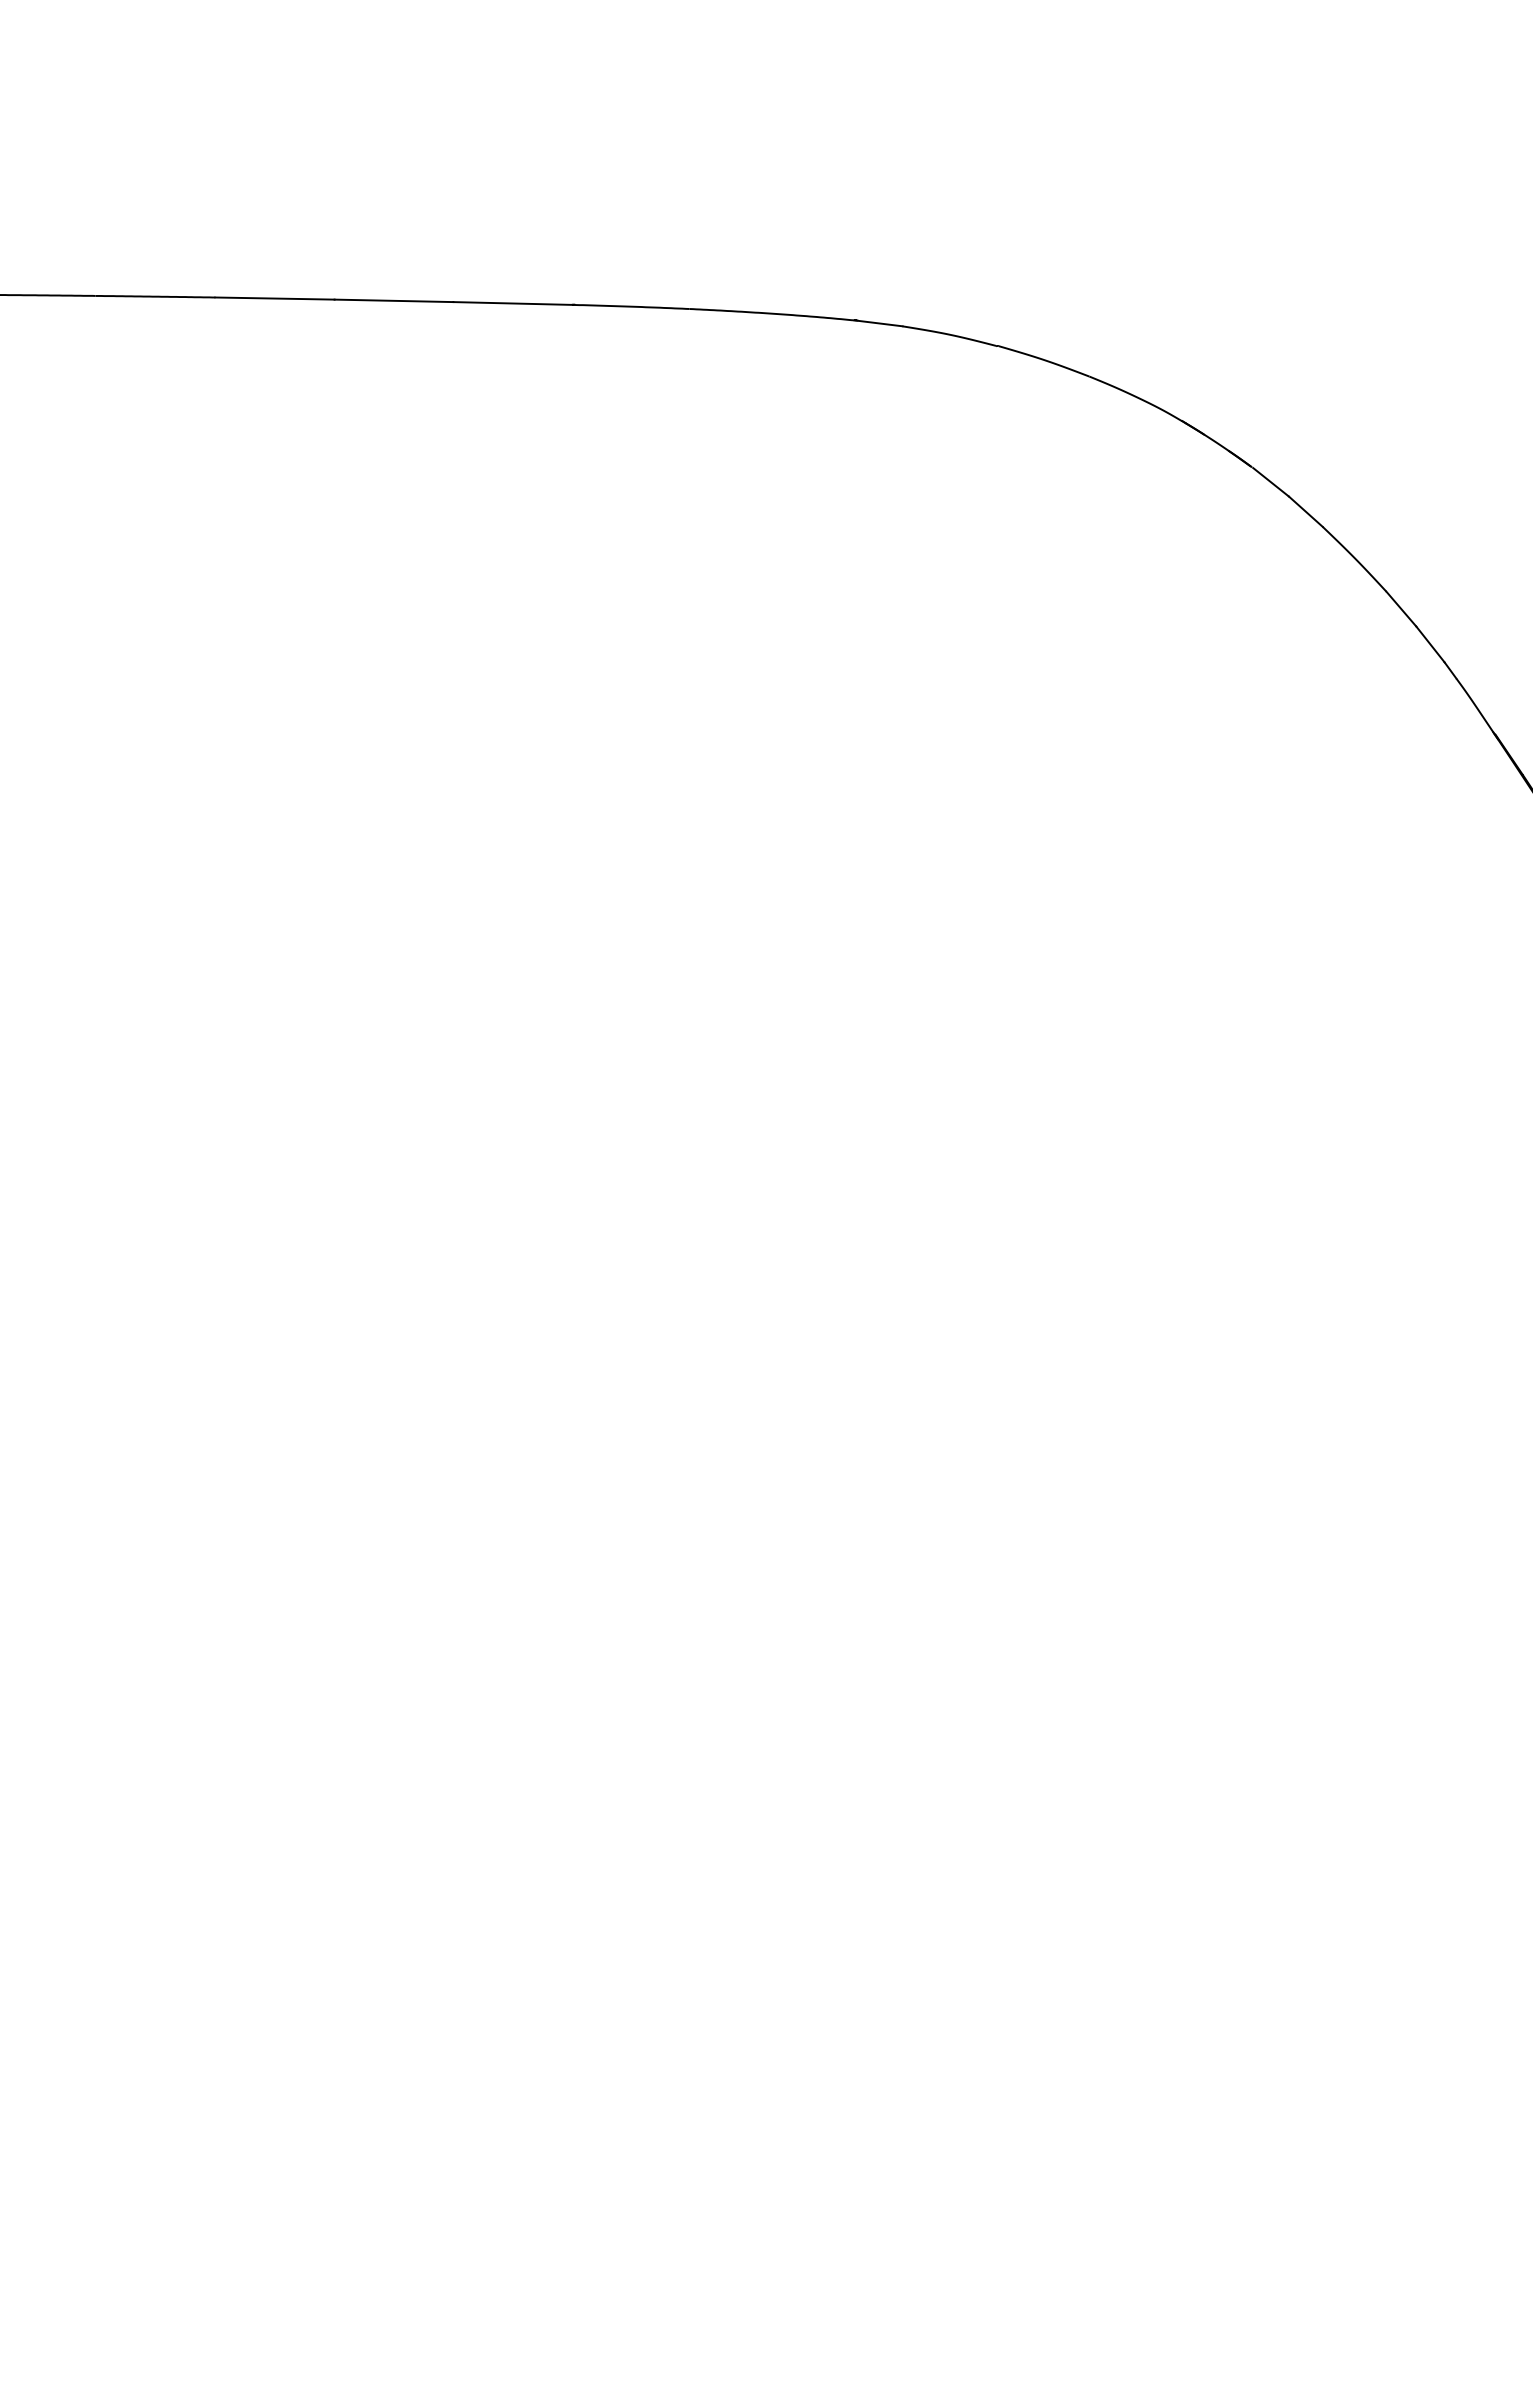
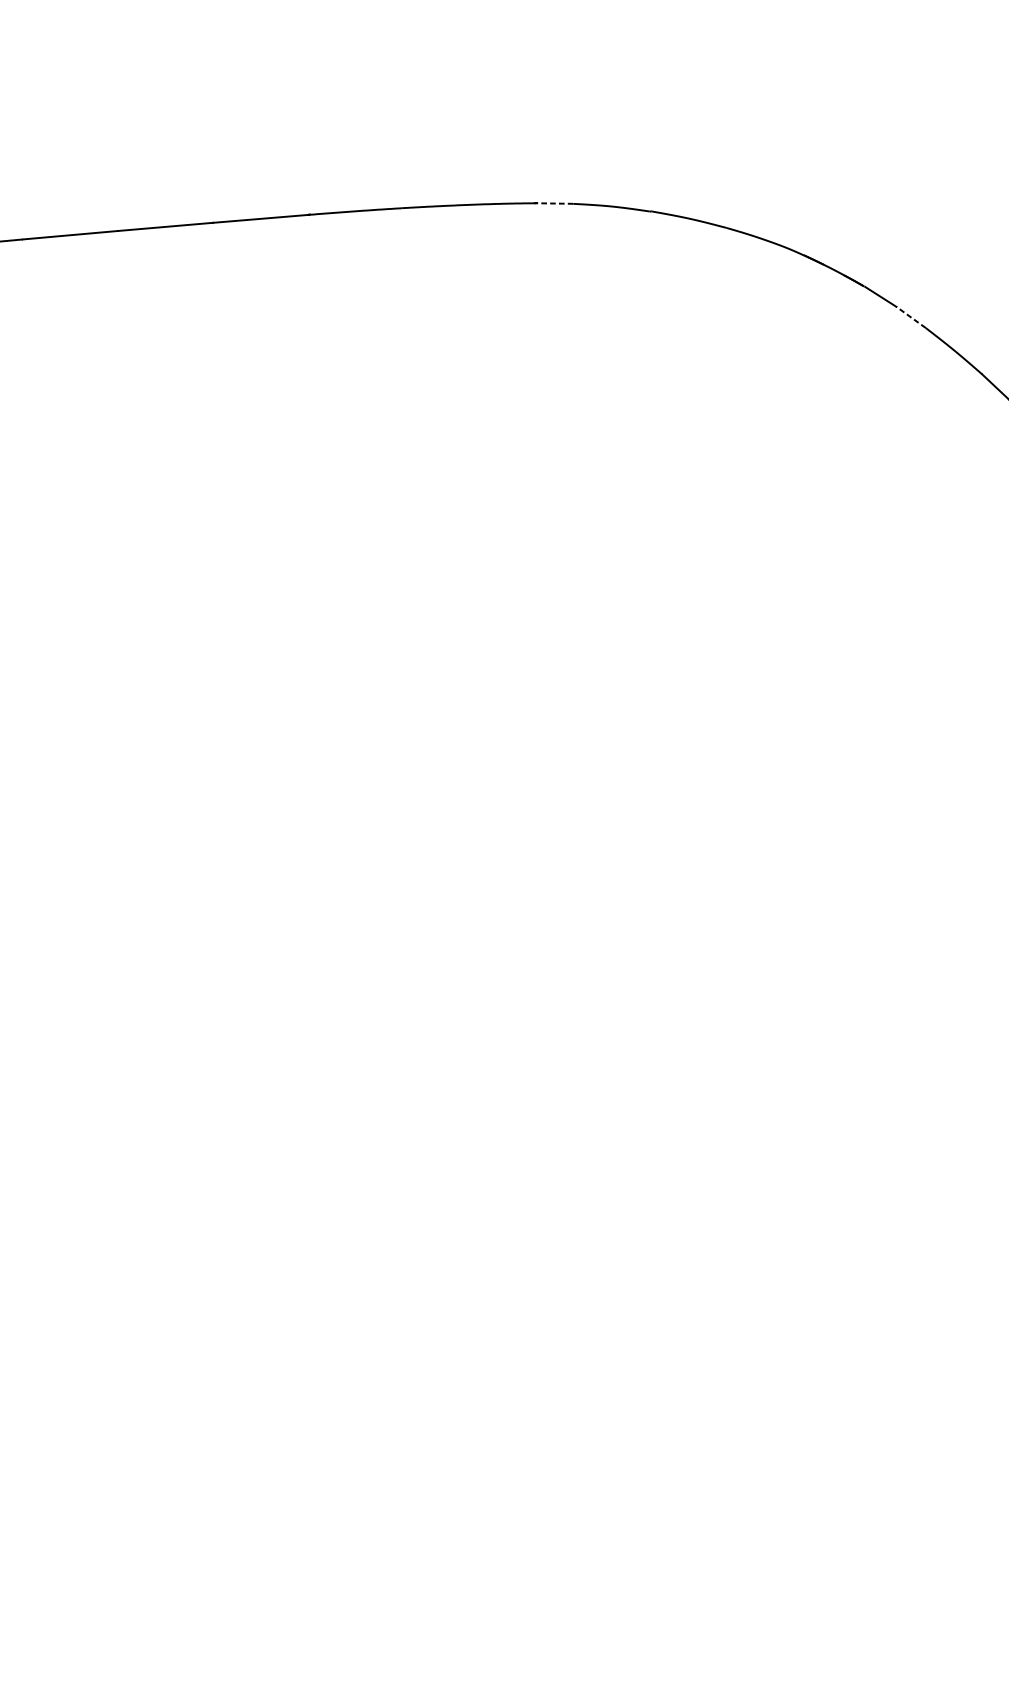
line: (878, 323) -> (554, 203), solid -> dashed
line: (1305, 511) -> (910, 317), solid -> dashed

